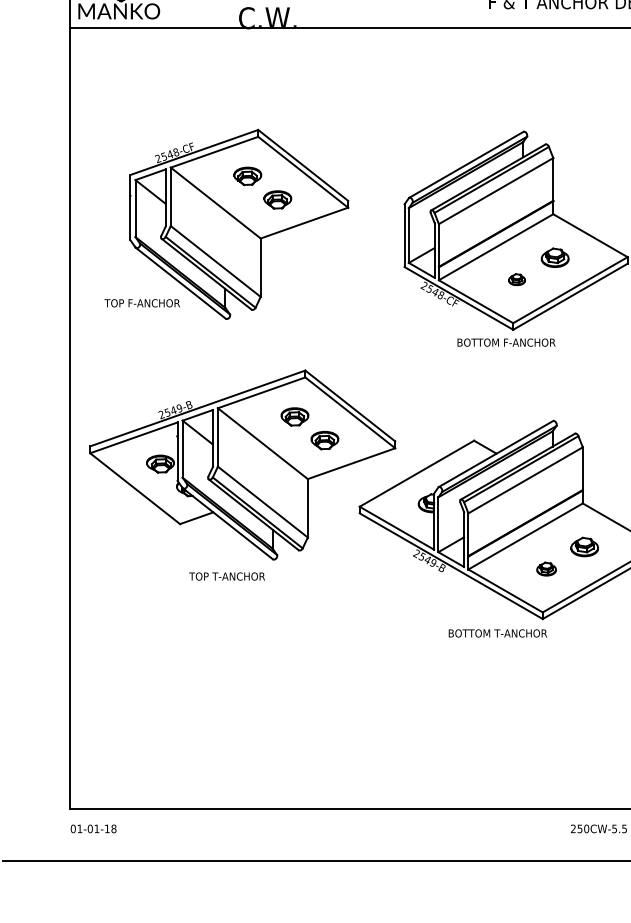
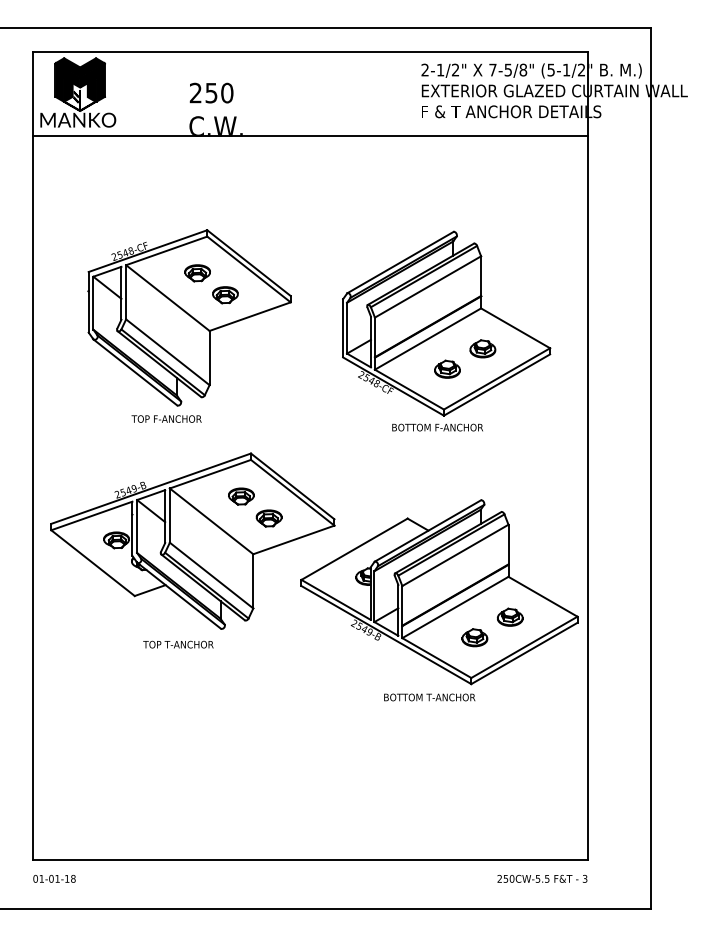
part: (517, 278) -> (447, 368), size x1.67
text: (142, 302) -> (166, 418), moved
part: (546, 568) -> (474, 637), size x1.43

